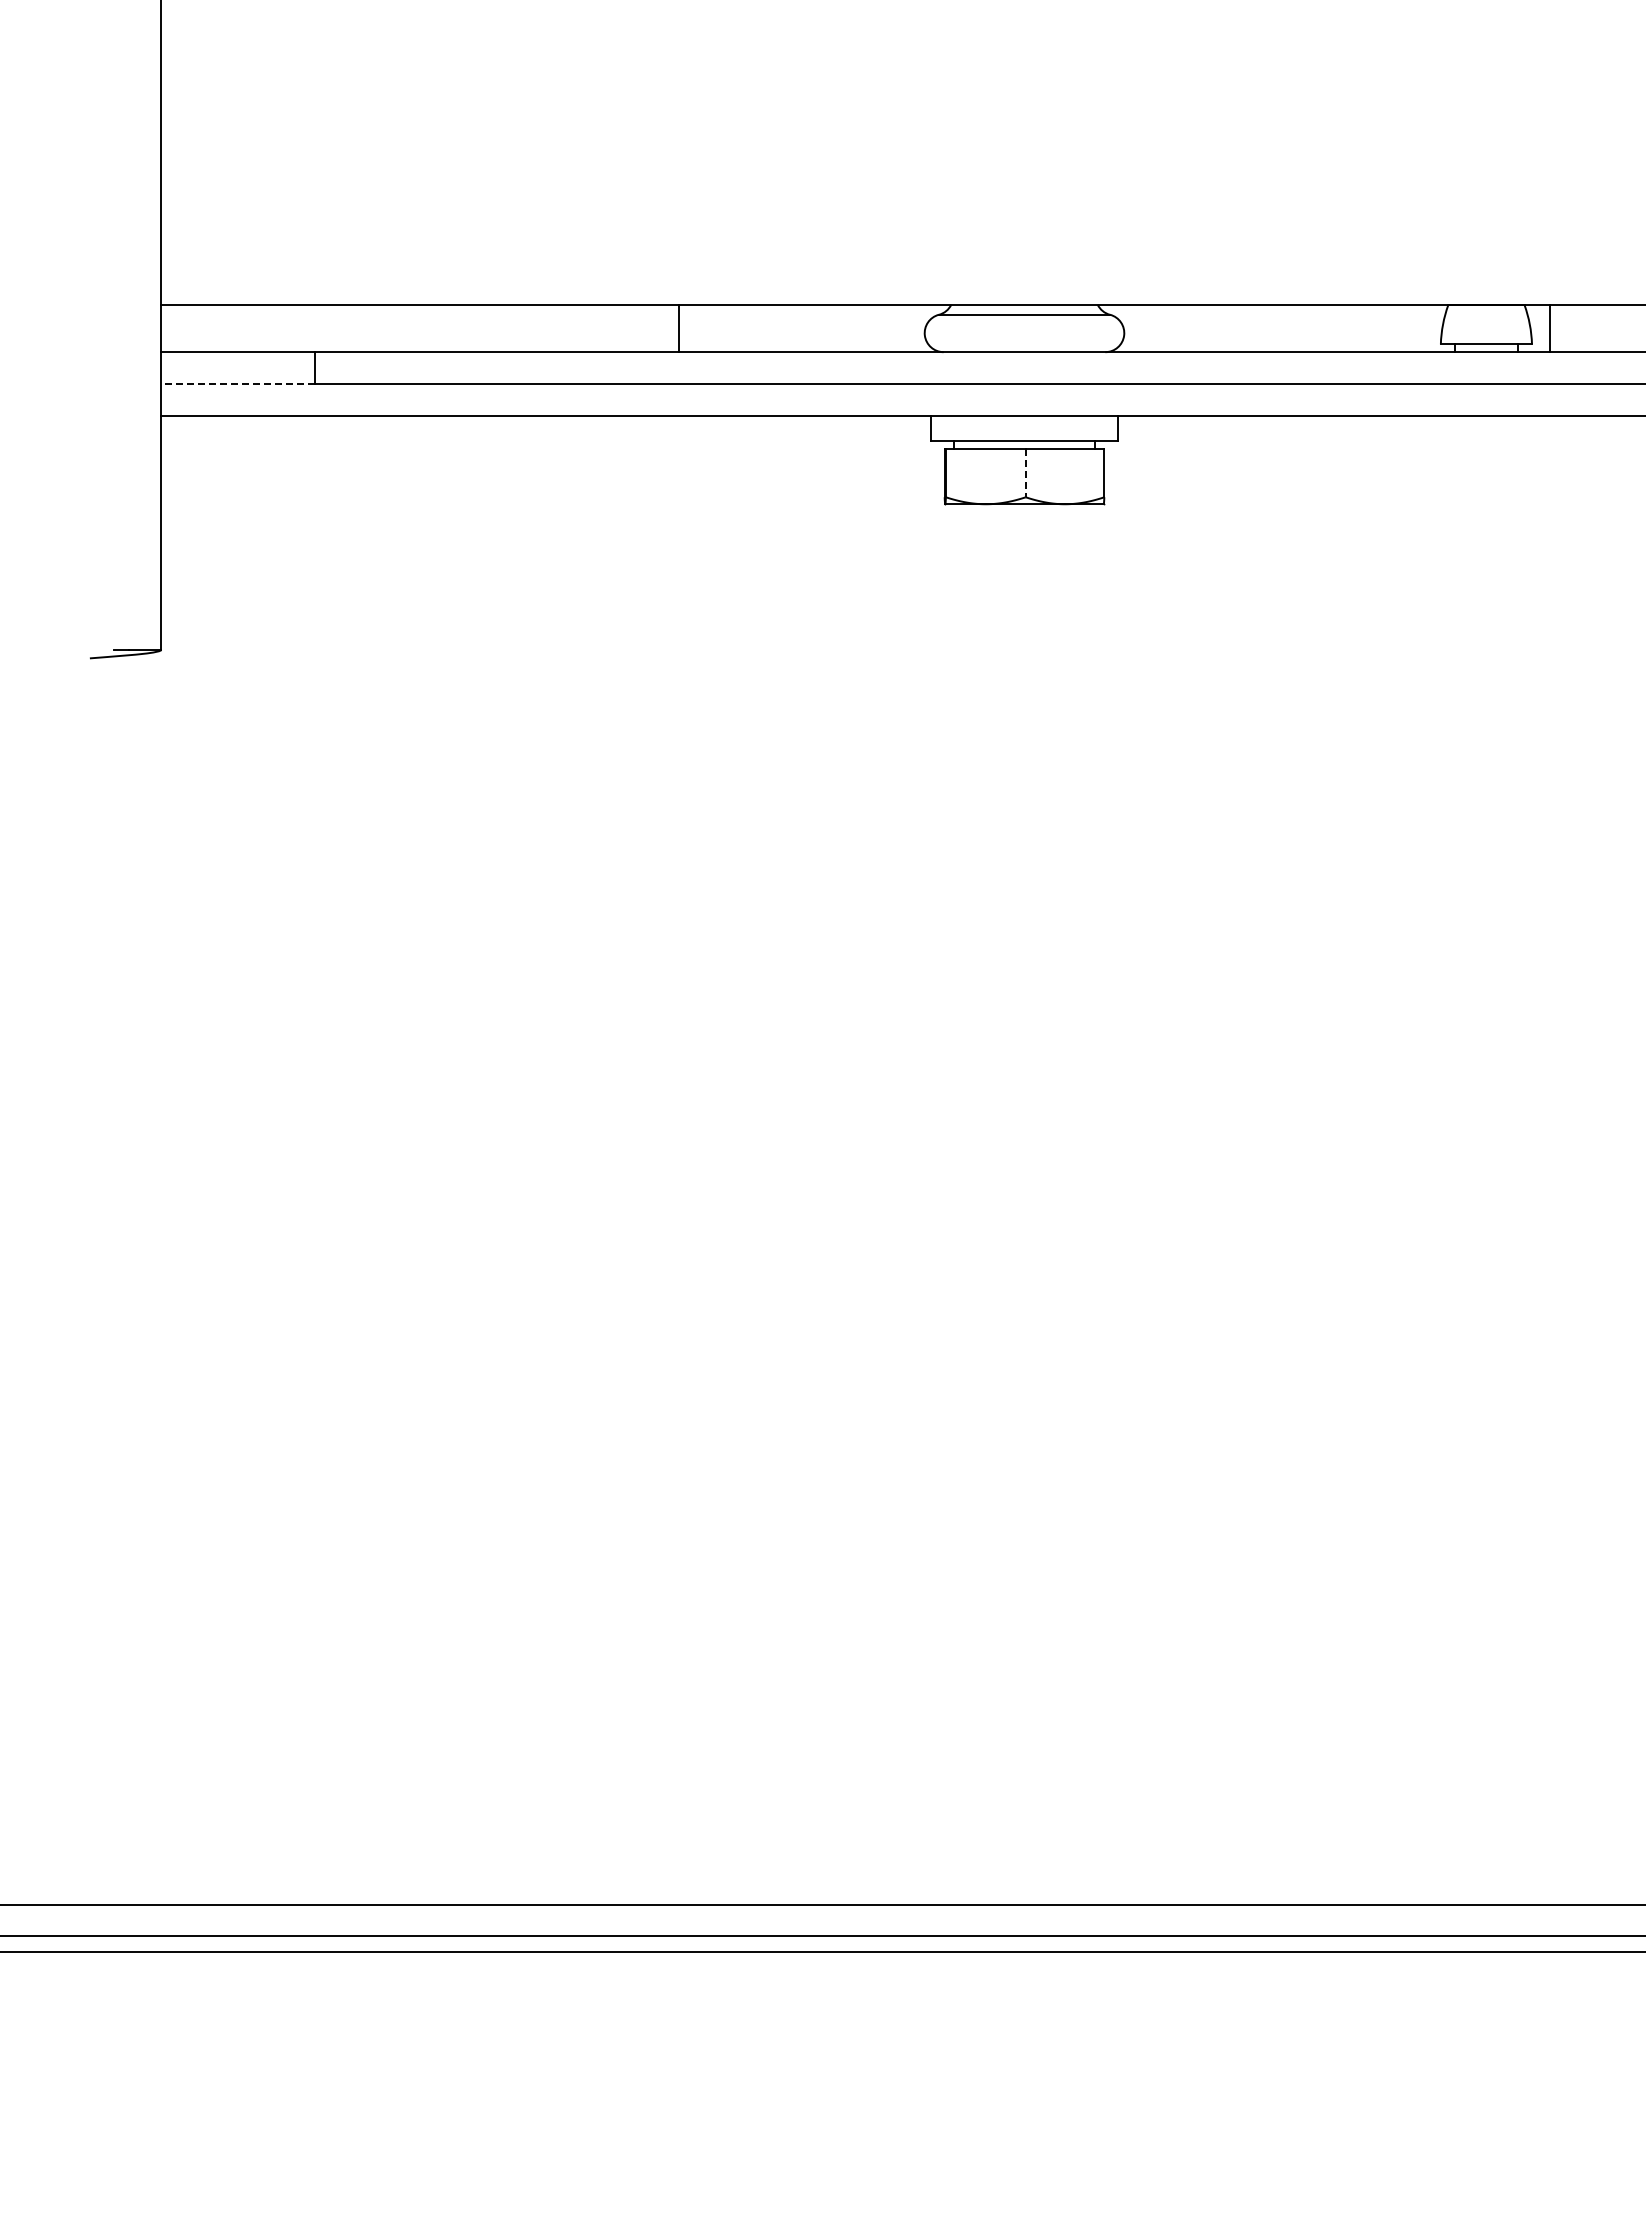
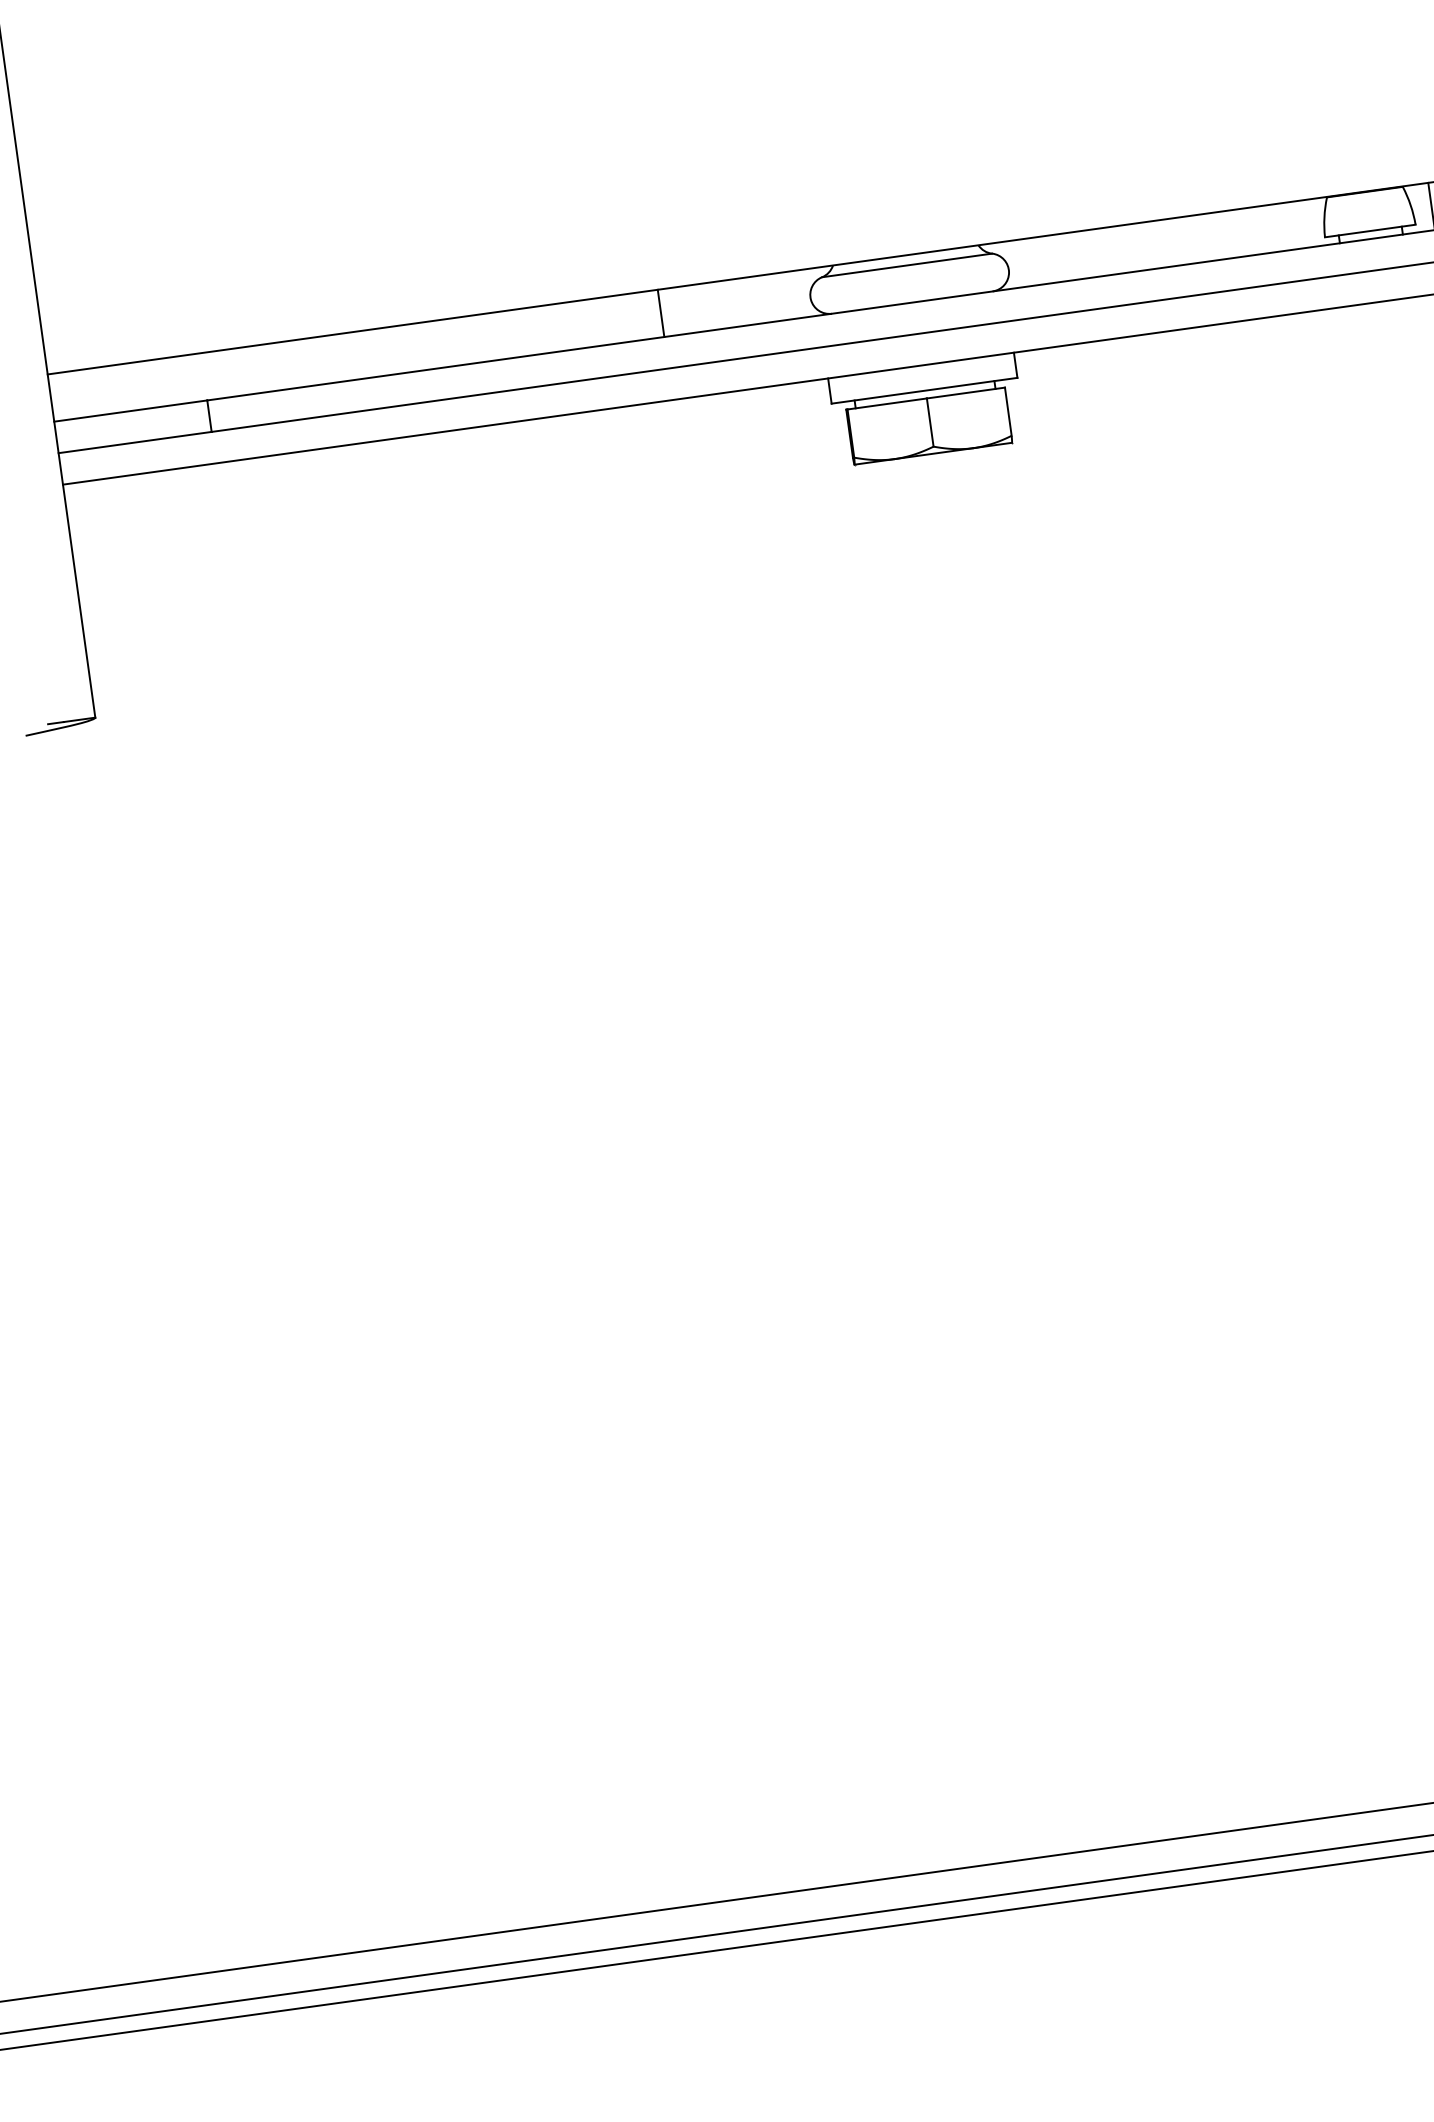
line: (679, 328) -> (661, 313), moved
line: (238, 383) -> (135, 442), dashed -> solid
line: (1025, 473) -> (930, 423), dashed -> solid

